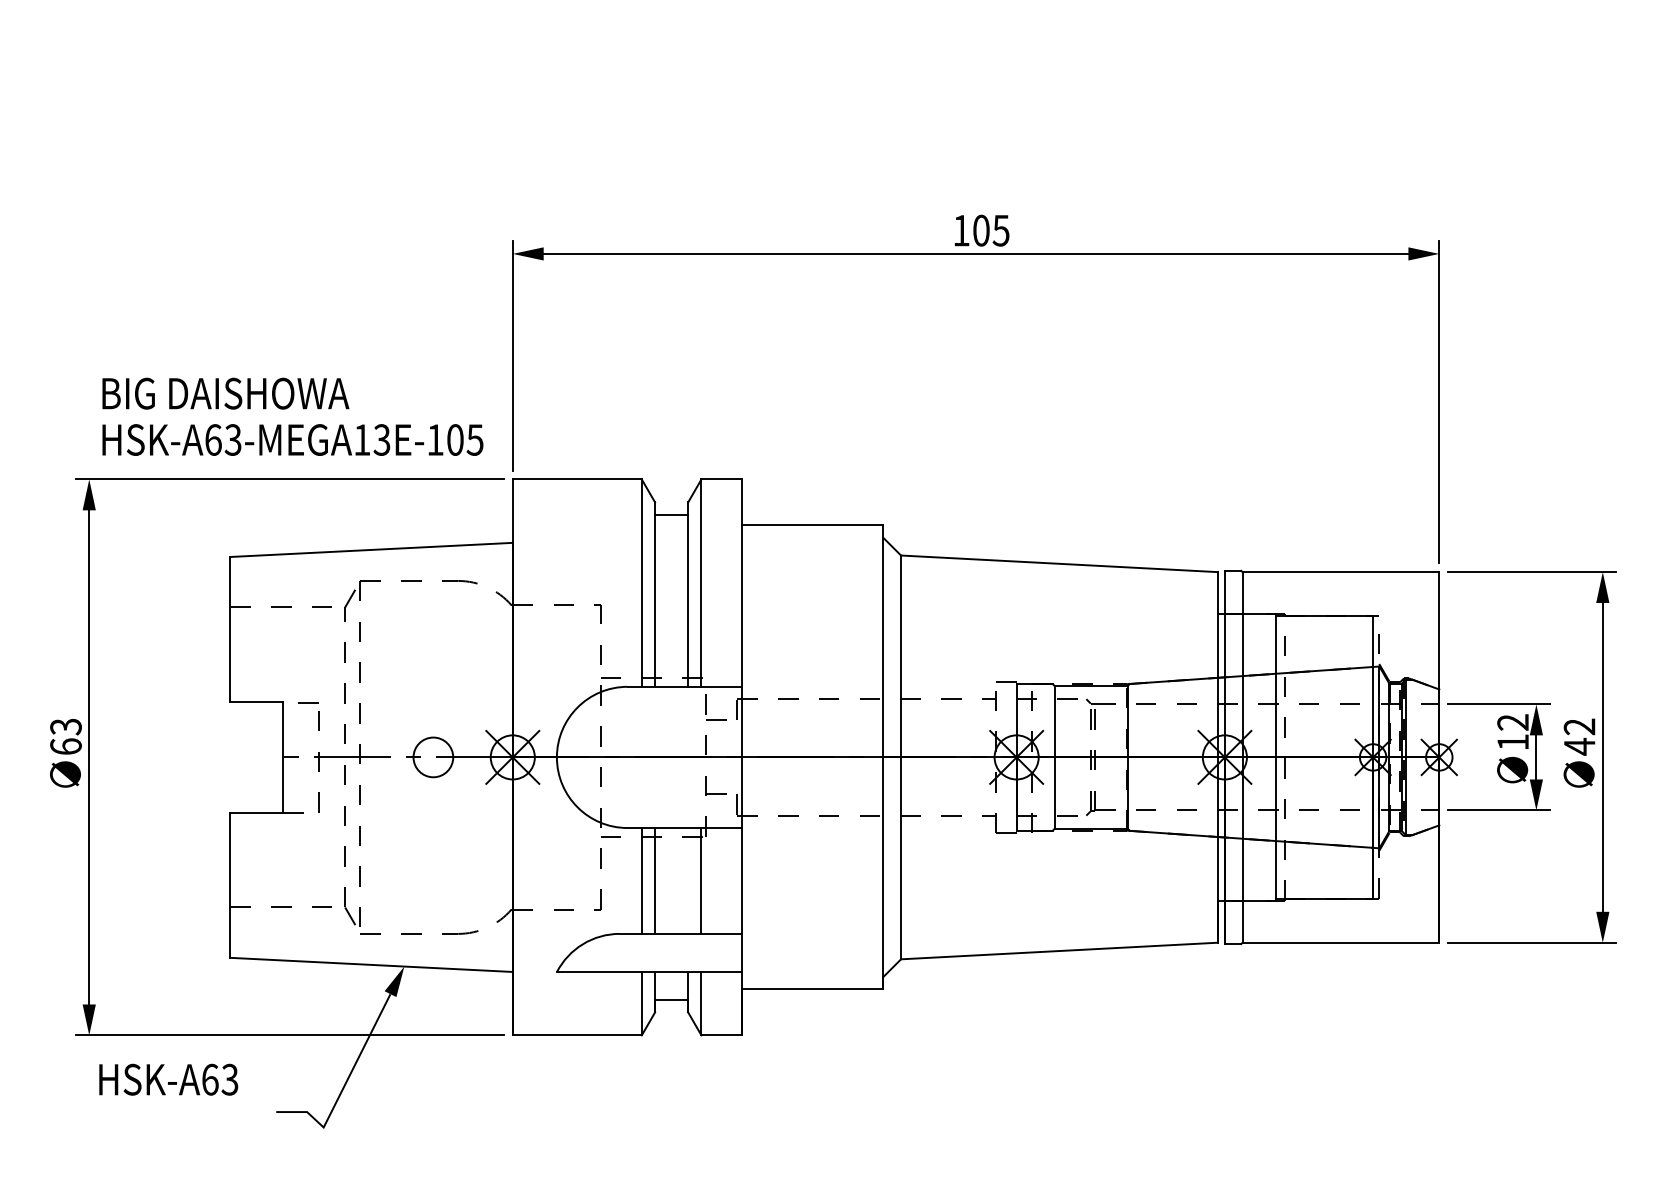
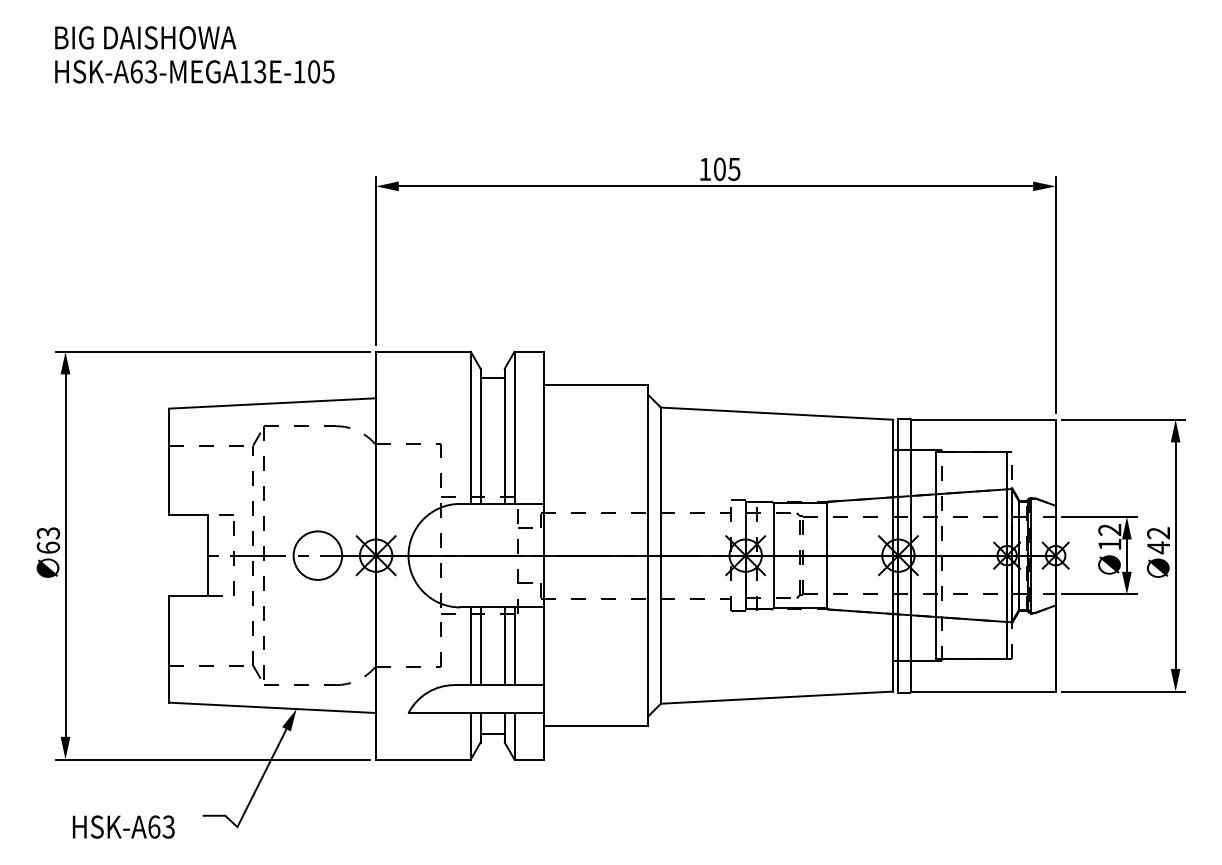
text: (292, 416) -> (194, 54), moved
circle: (432, 757) -> (317, 555), size x1.67
line: (687, 881) -> (504, 646), added
text: (168, 1078) -> (123, 826), moved

